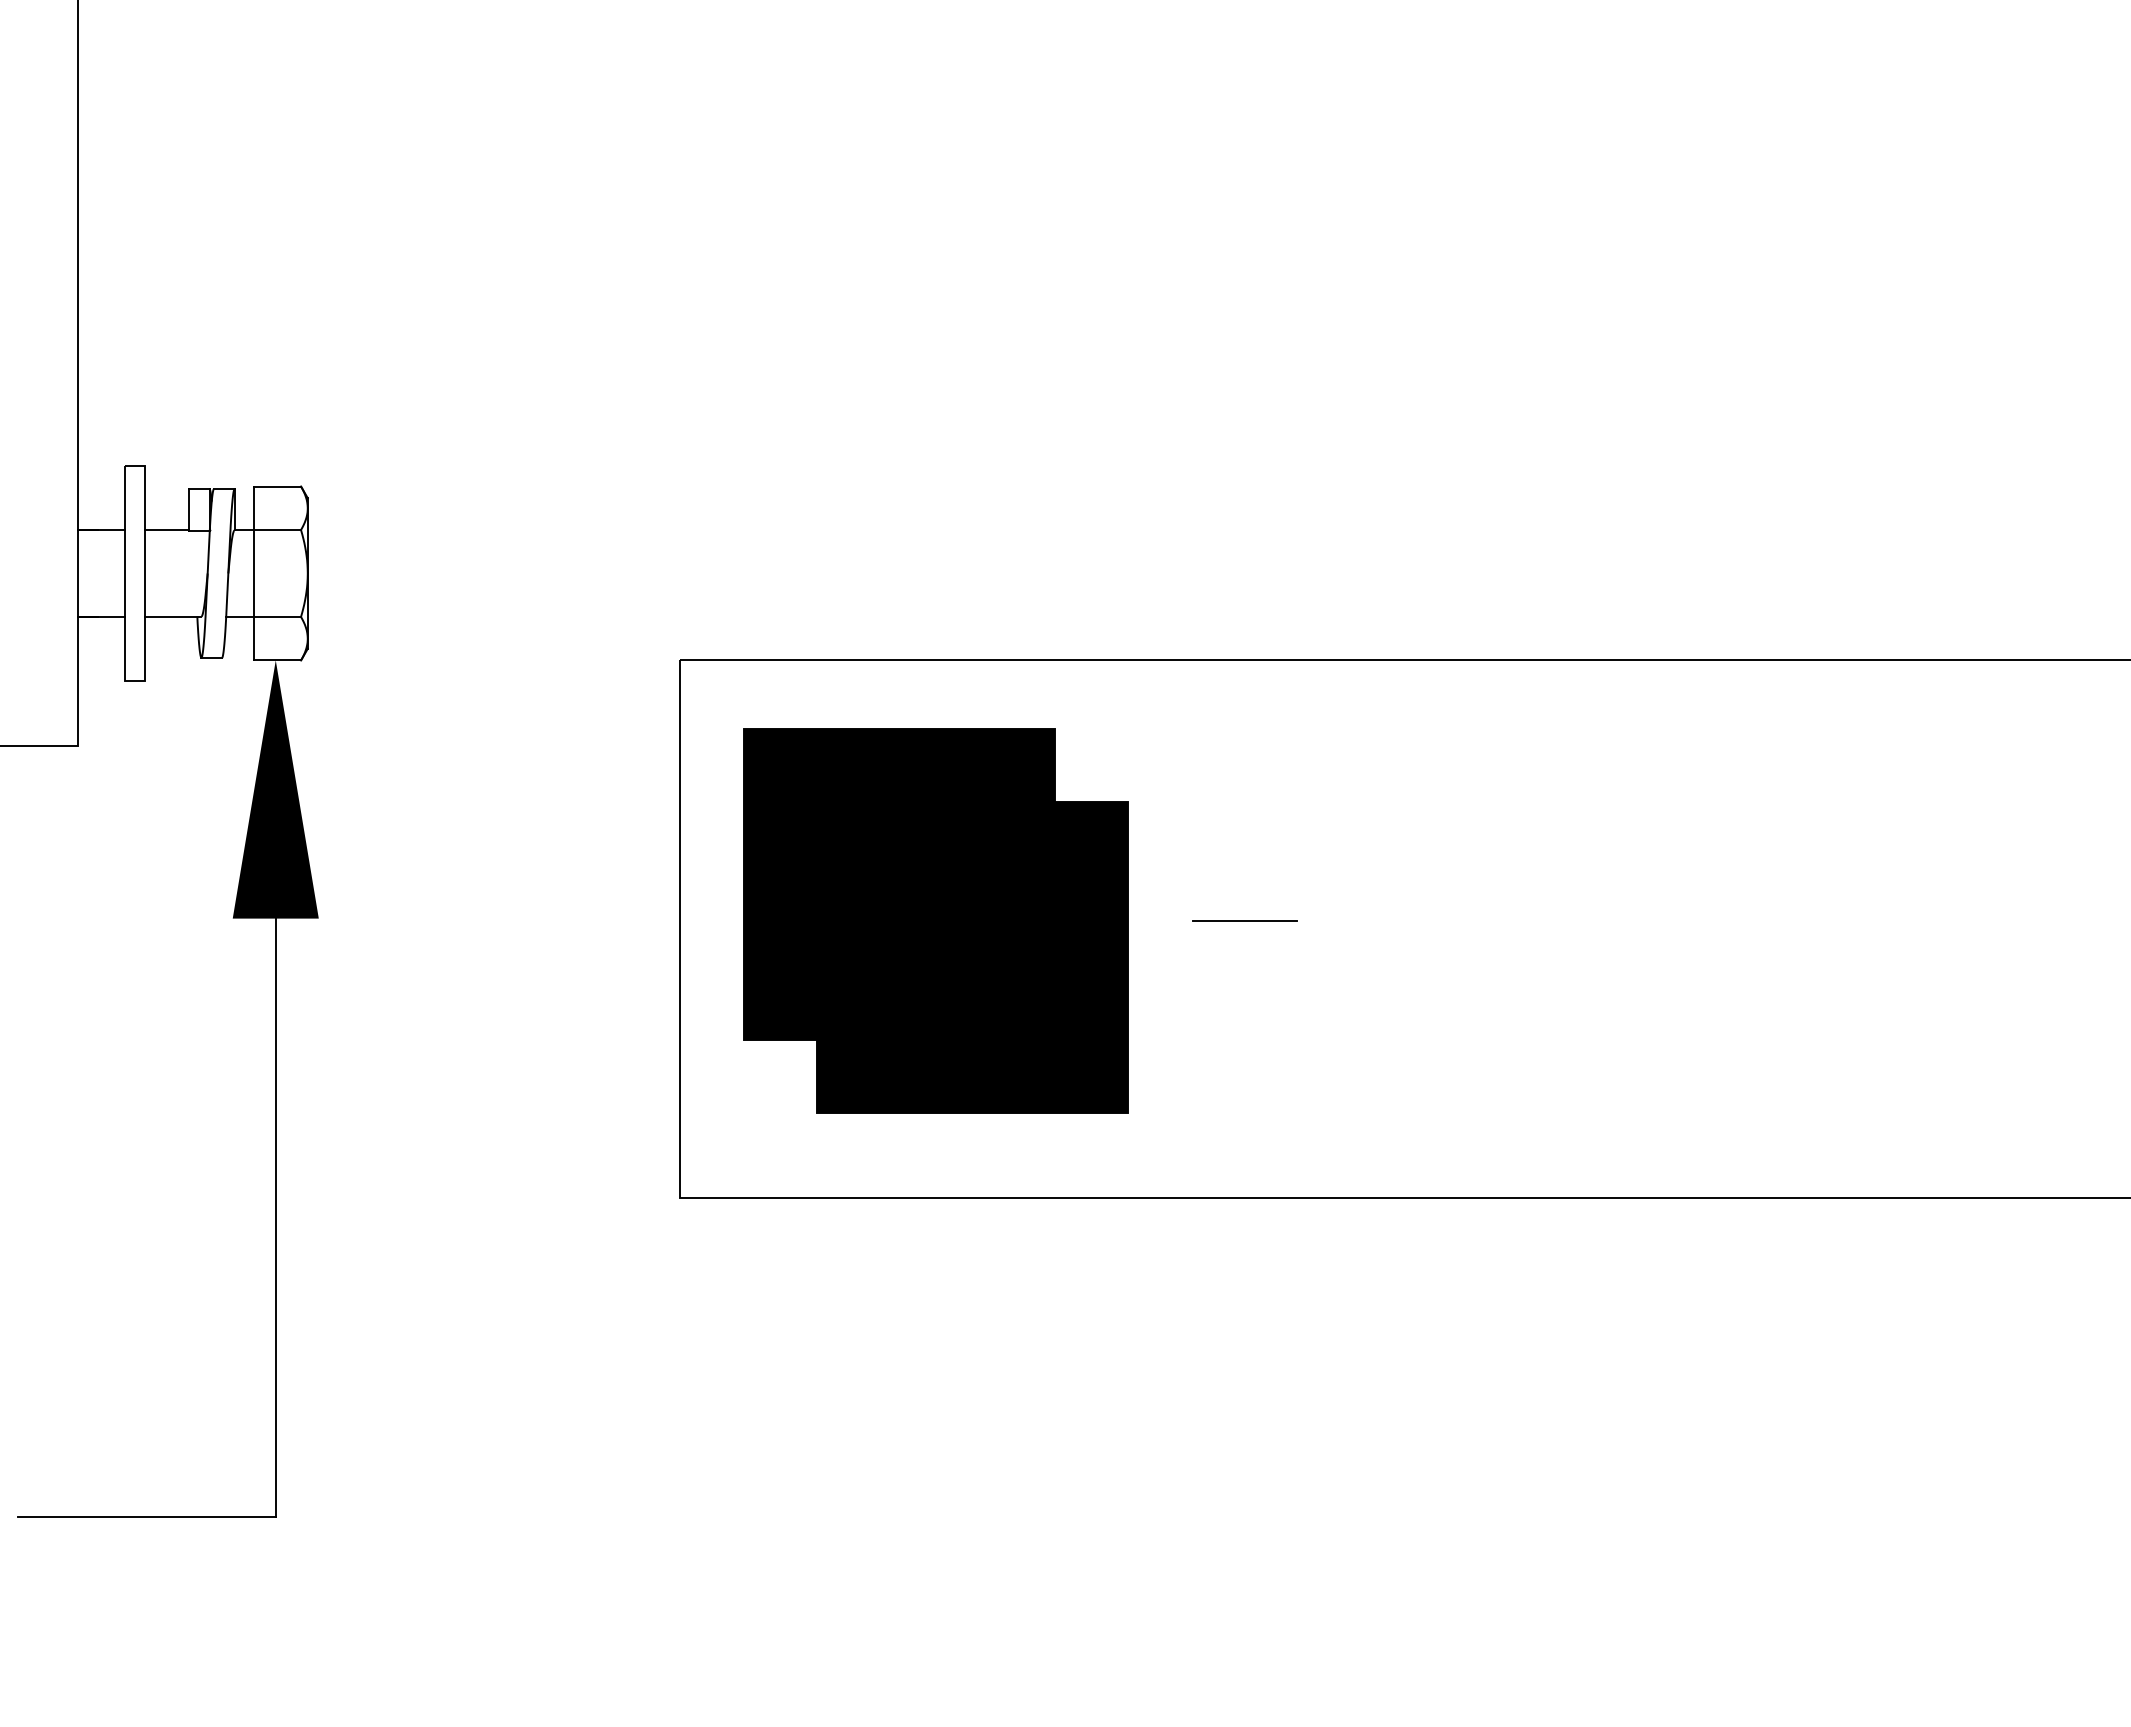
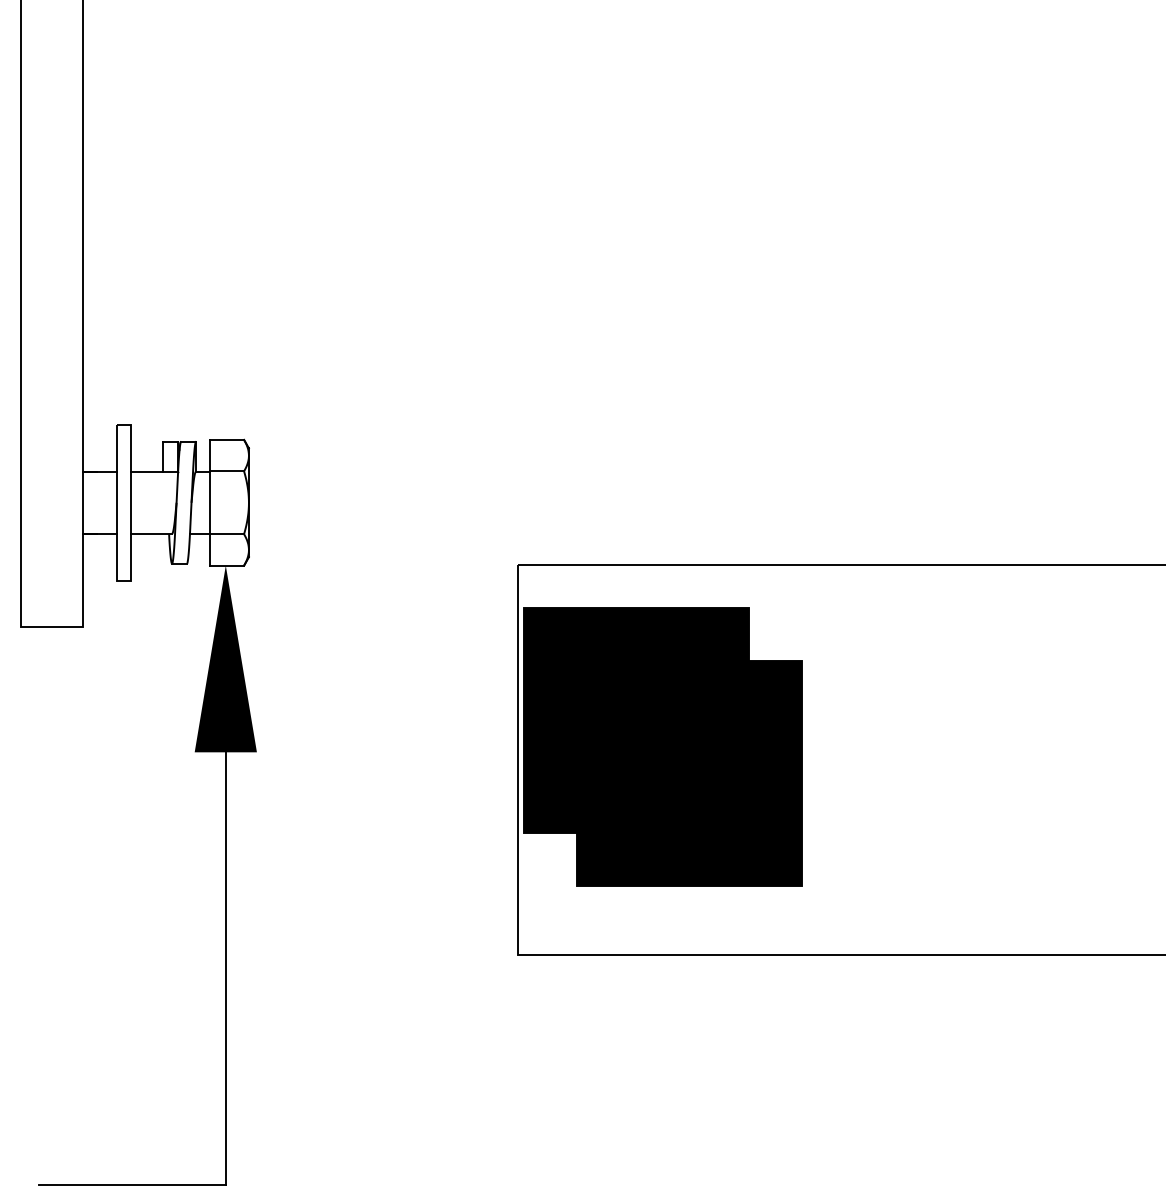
part: (935, 920) -> (662, 746), moved
line: (1244, 921) -> (926, 754), removed

